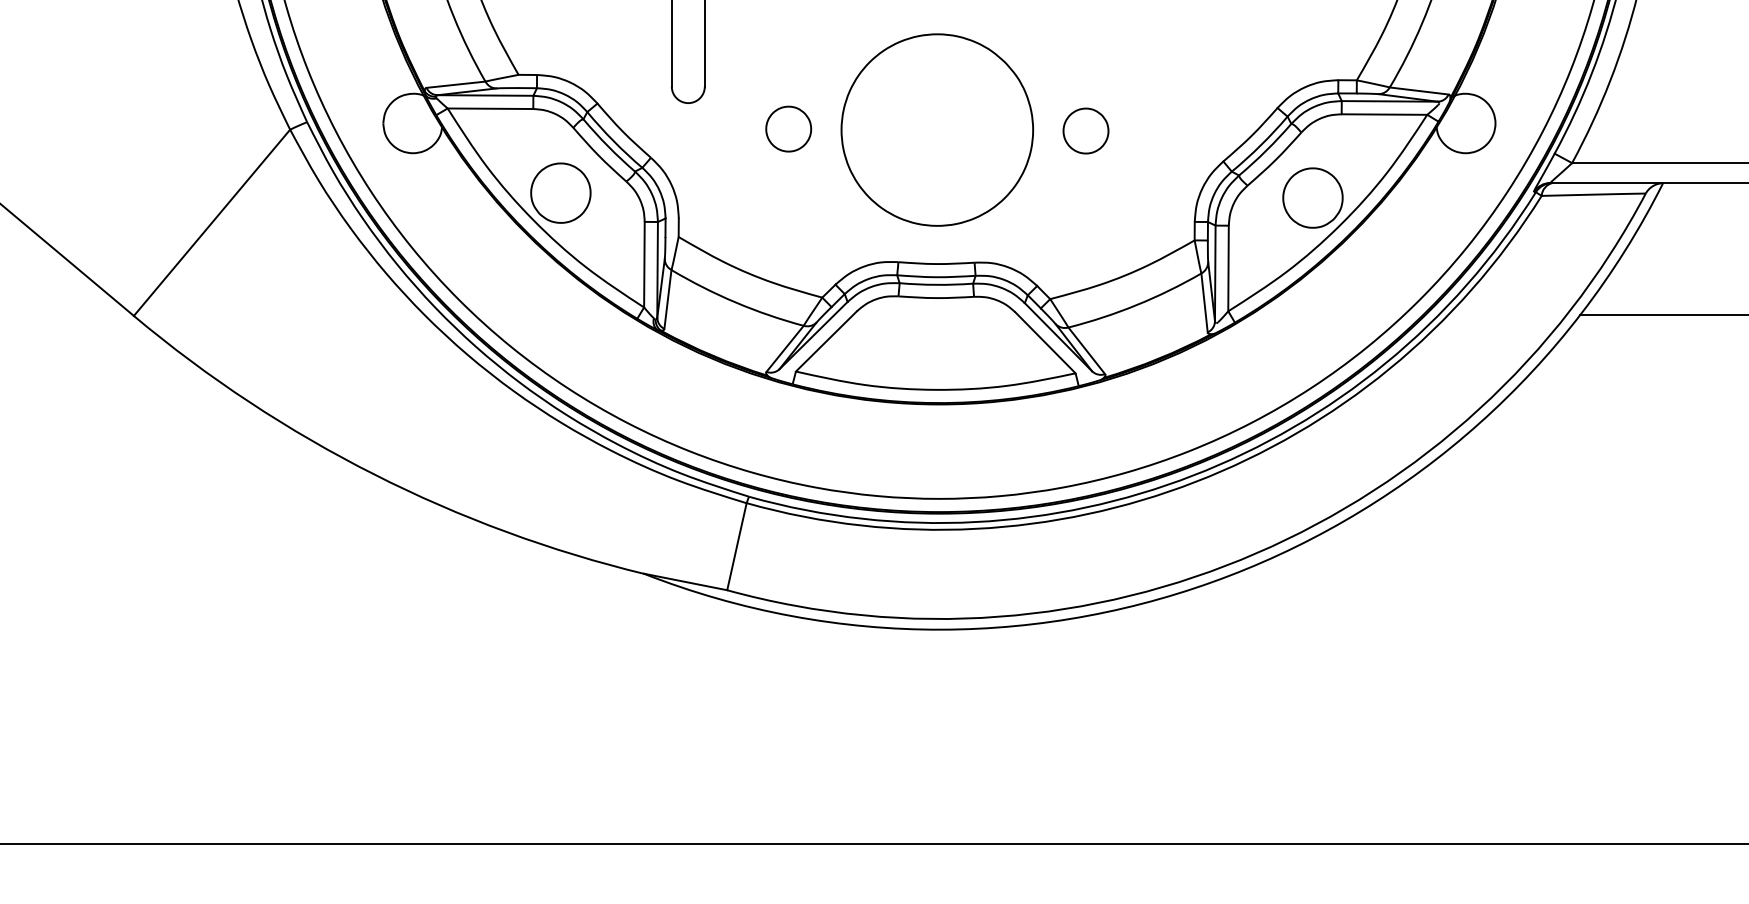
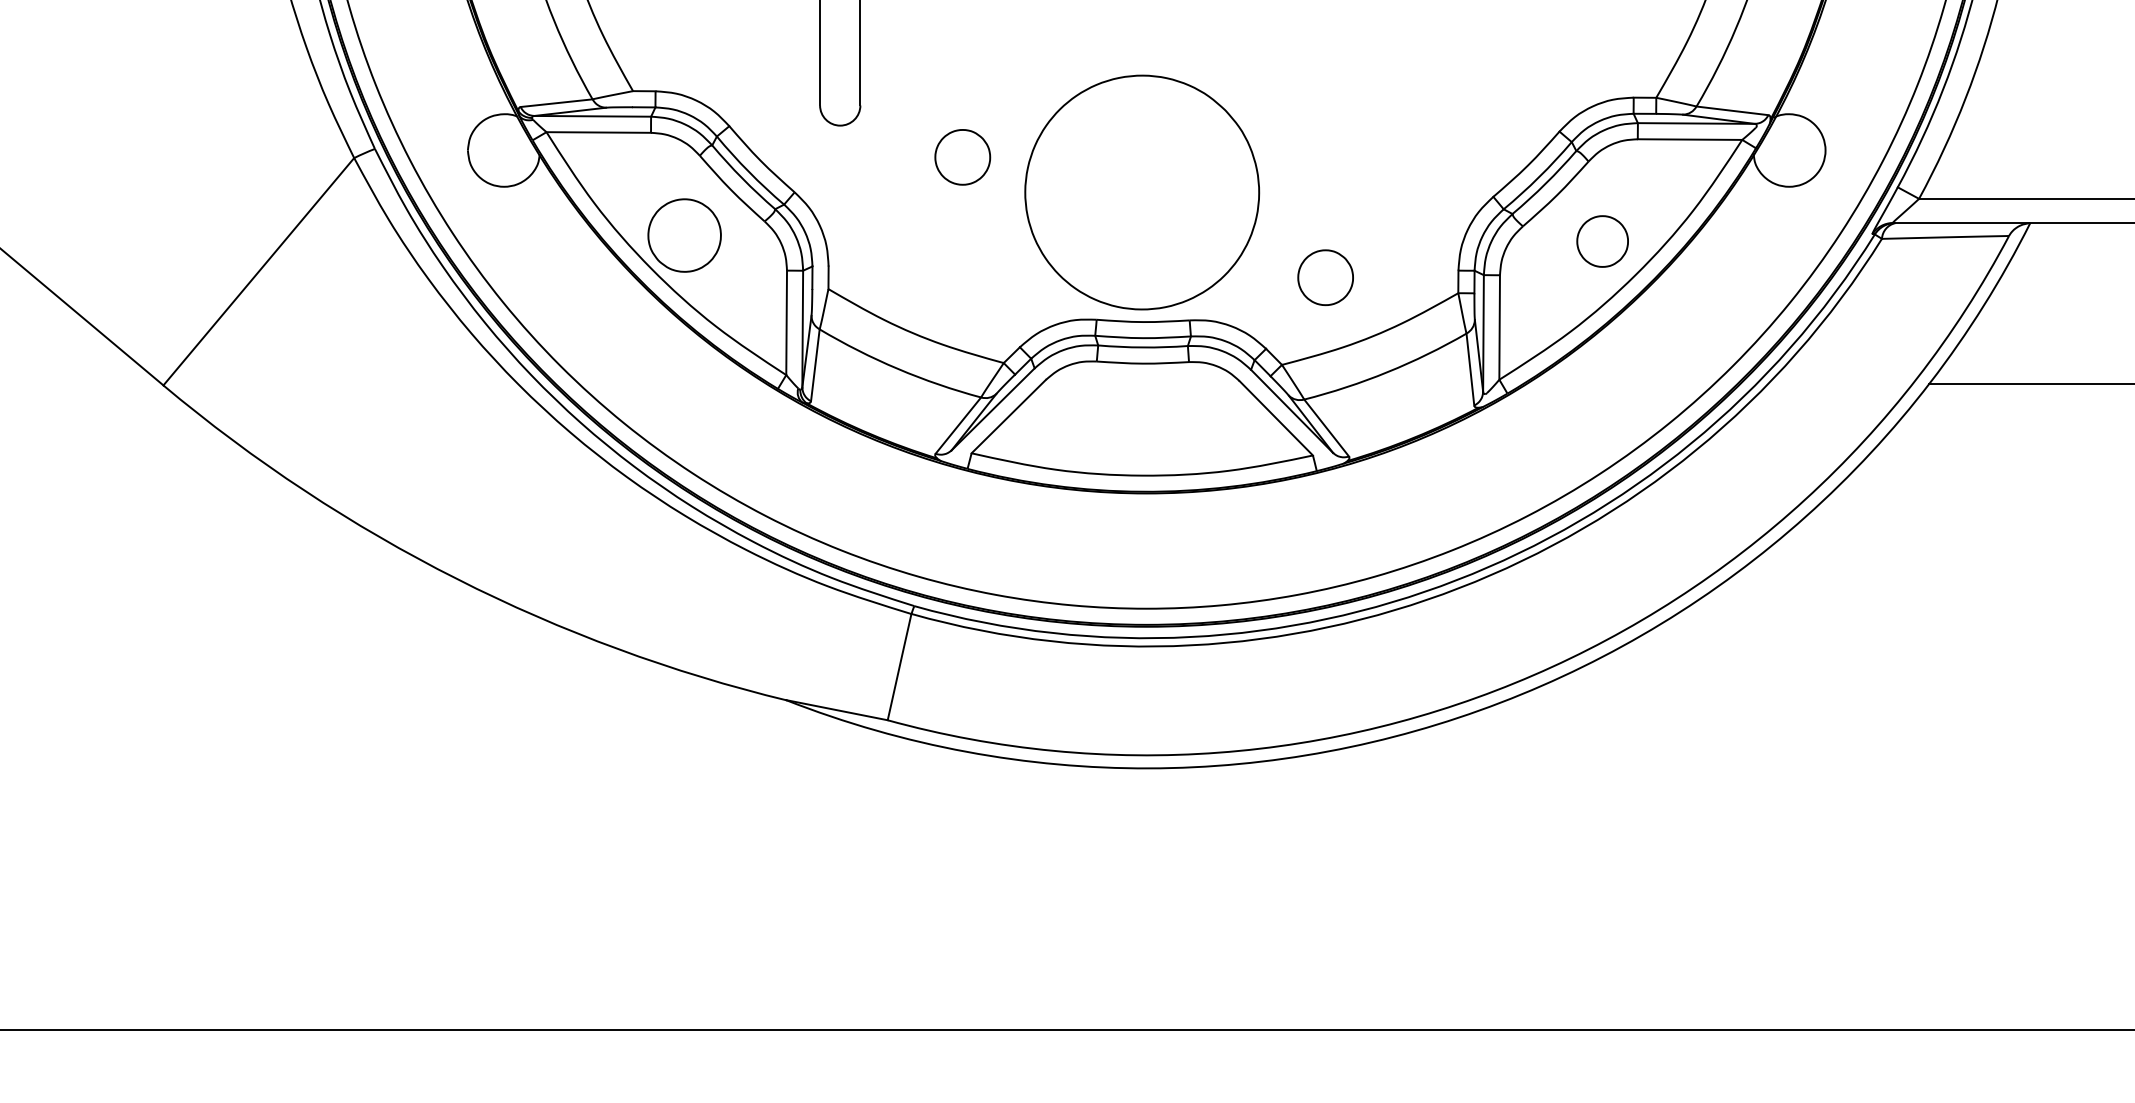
part: (937, 130) -> (1142, 192), moved
part: (1085, 130) -> (1325, 277), moved
part: (1312, 198) -> (1602, 241), size x0.7

